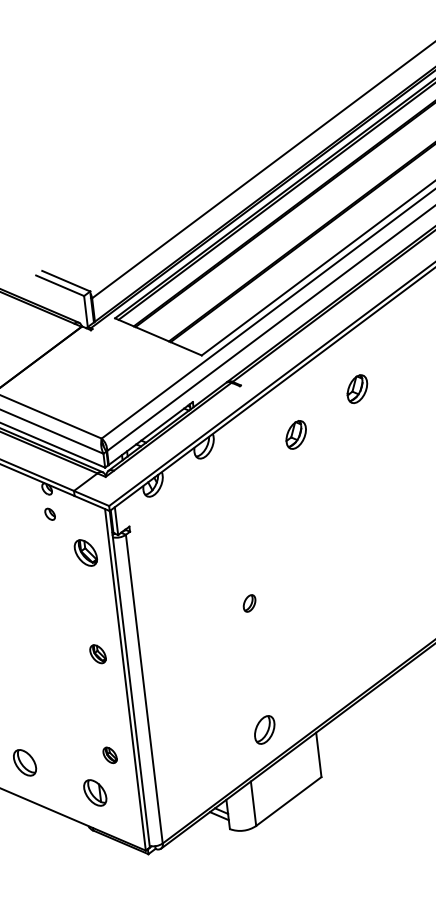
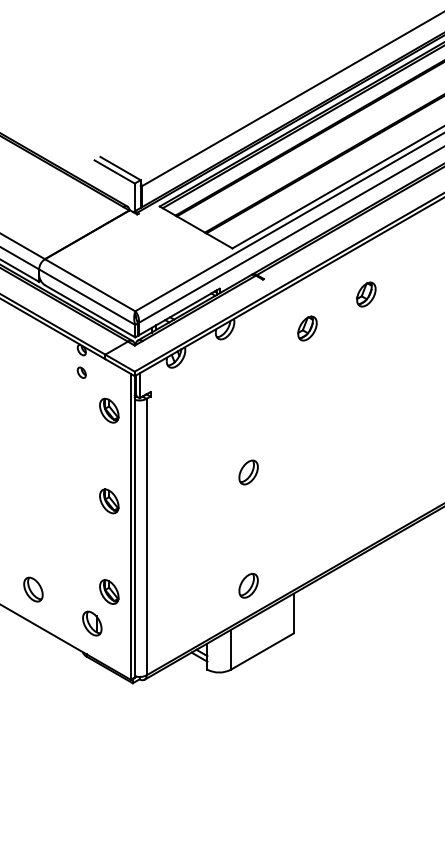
part: (249, 603) -> (248, 472), size x1.67
part: (98, 654) -> (109, 501), size x1.43
part: (110, 754) -> (109, 591), size x1.67

